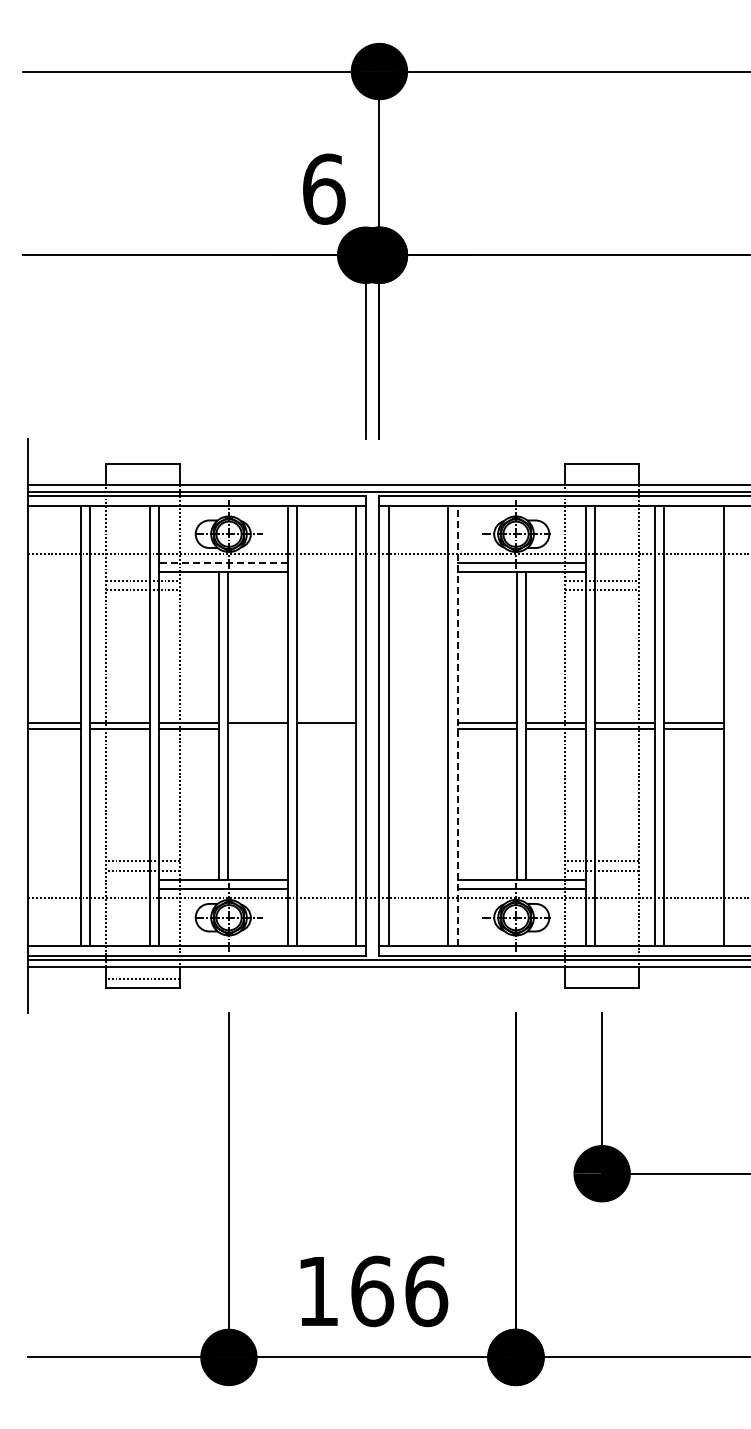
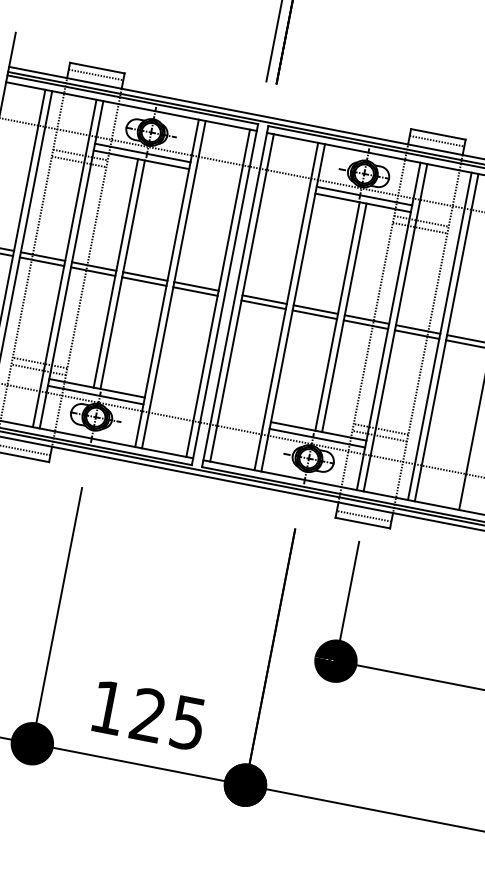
line: (142, 473) -> (95, 74), added
line: (601, 473) -> (436, 141), added
line: (222, 562) -> (142, 152), dashed -> solid
line: (418, 722) -> (264, 299), added
line: (457, 725) -> (293, 307), dashed -> solid
line: (257, 729) -> (144, 281), added
line: (326, 729) -> (195, 291), added
line: (418, 729) -> (263, 304), added
line: (601, 978) -> (363, 516), added
text: (399, 1291) -> (168, 719), 166 -> 125

